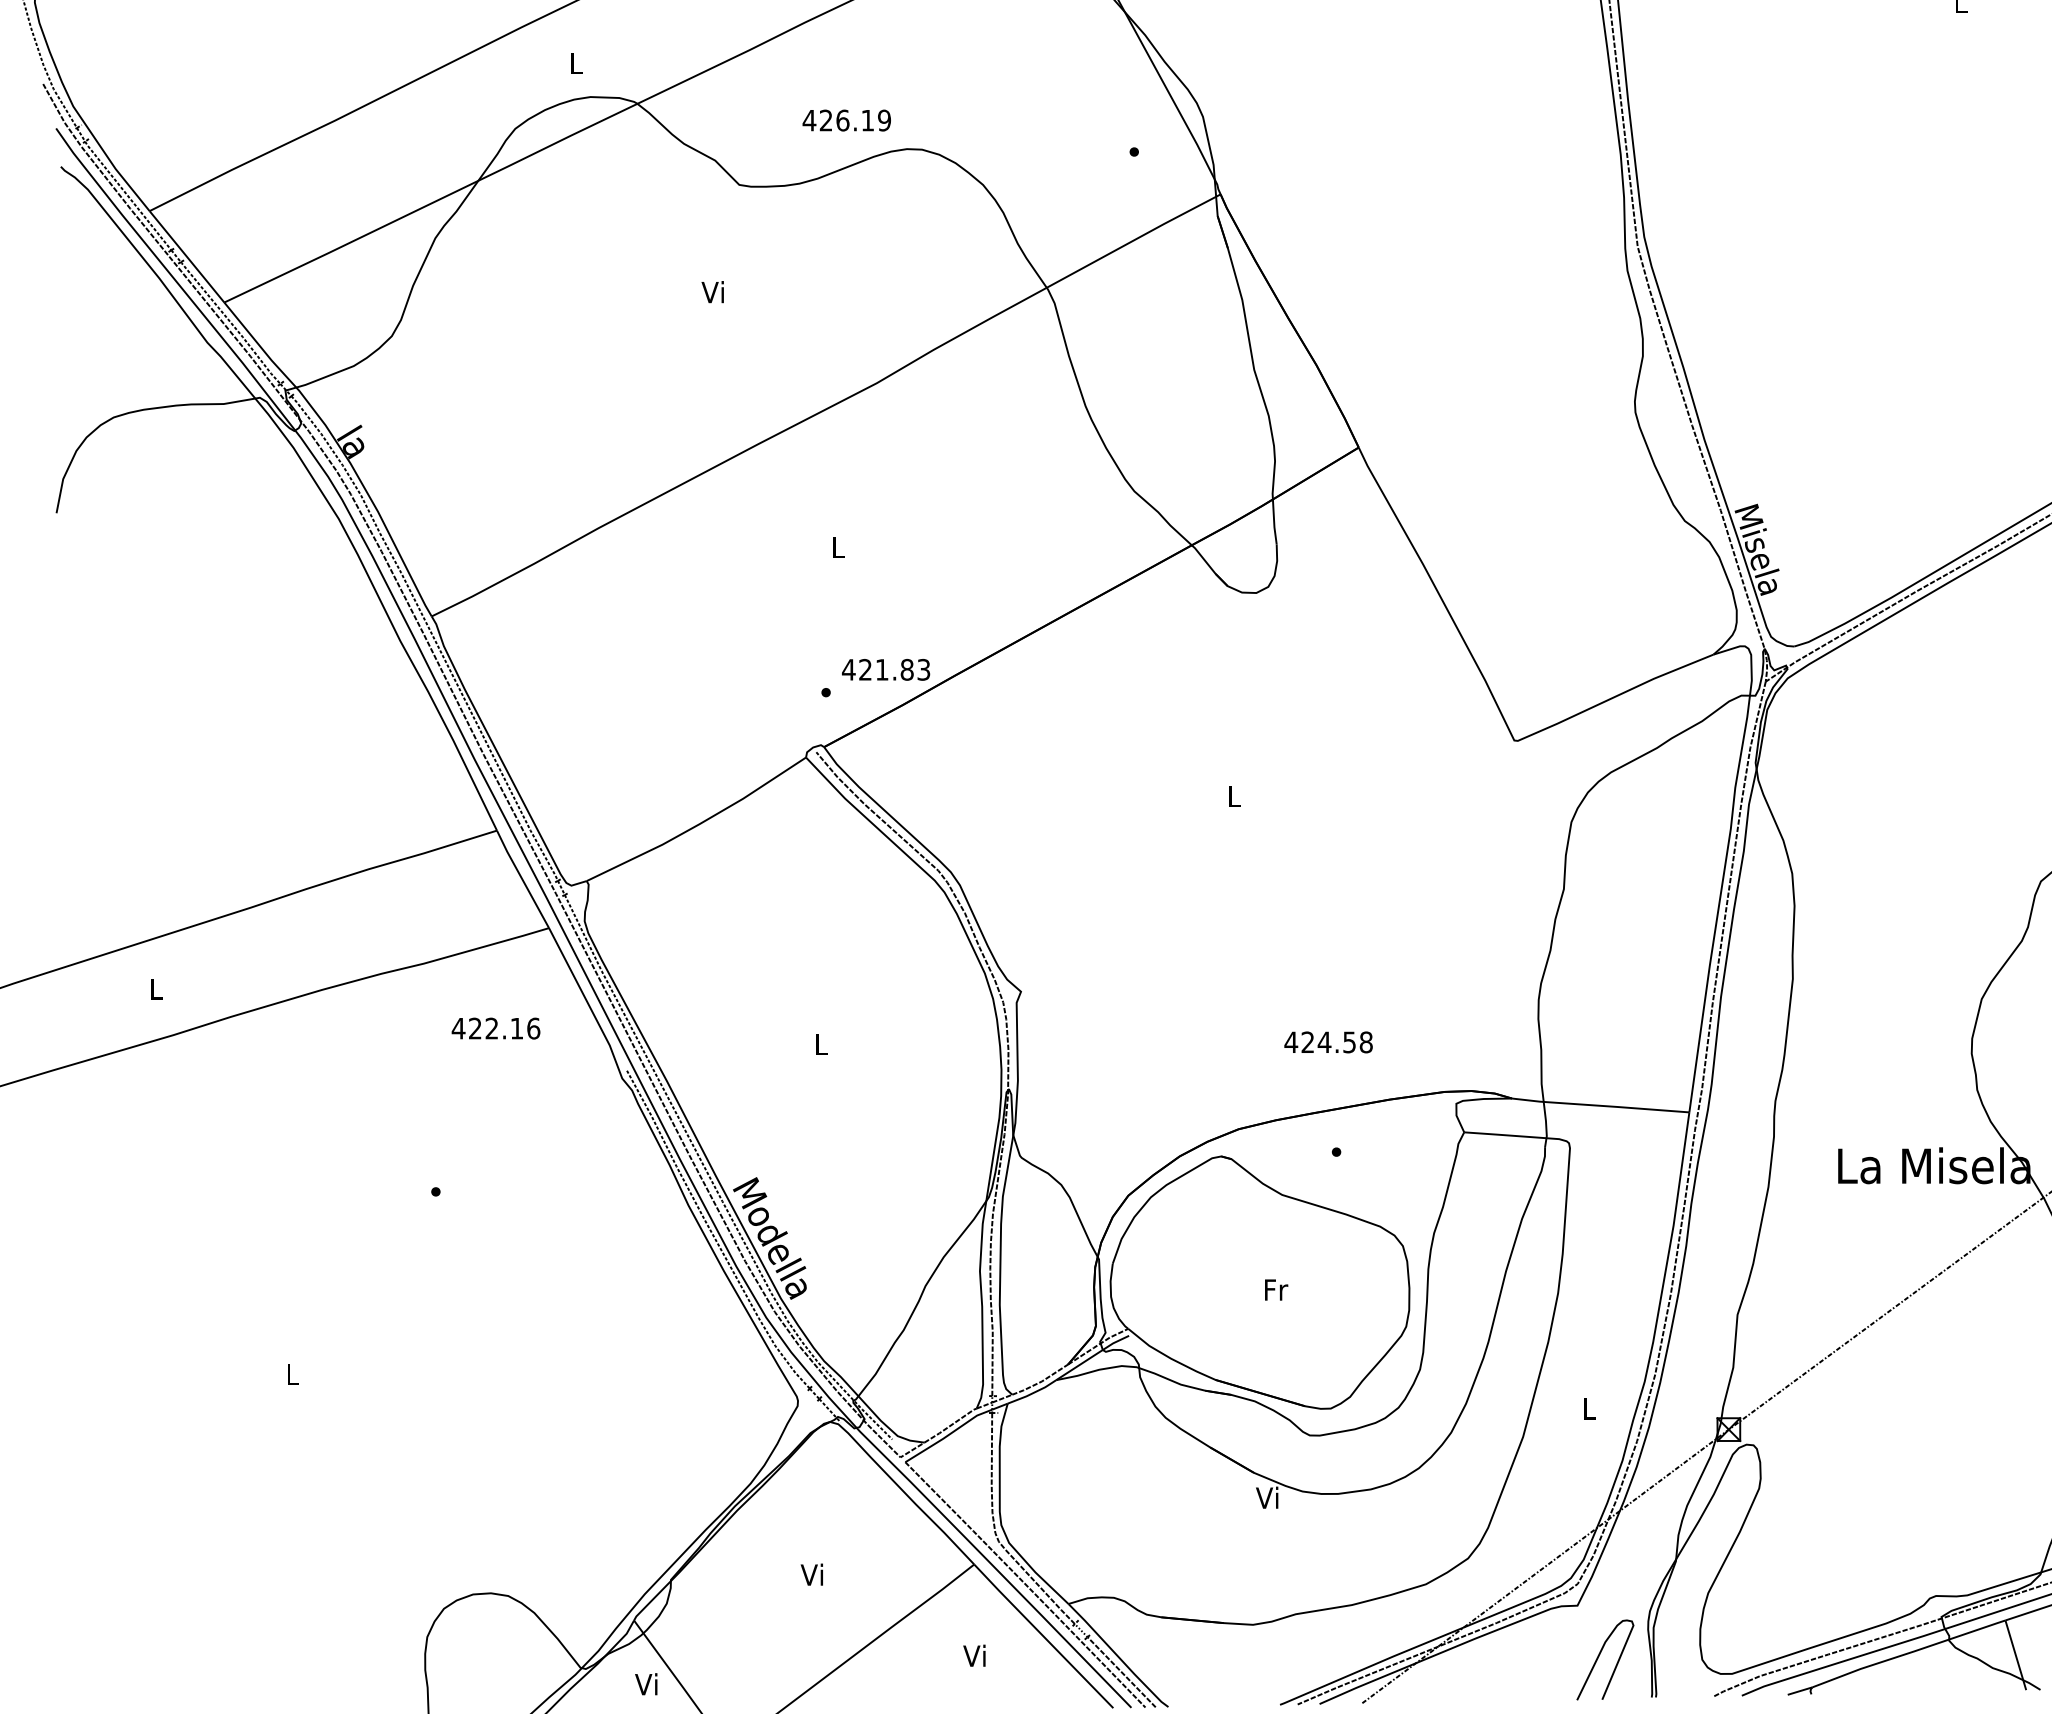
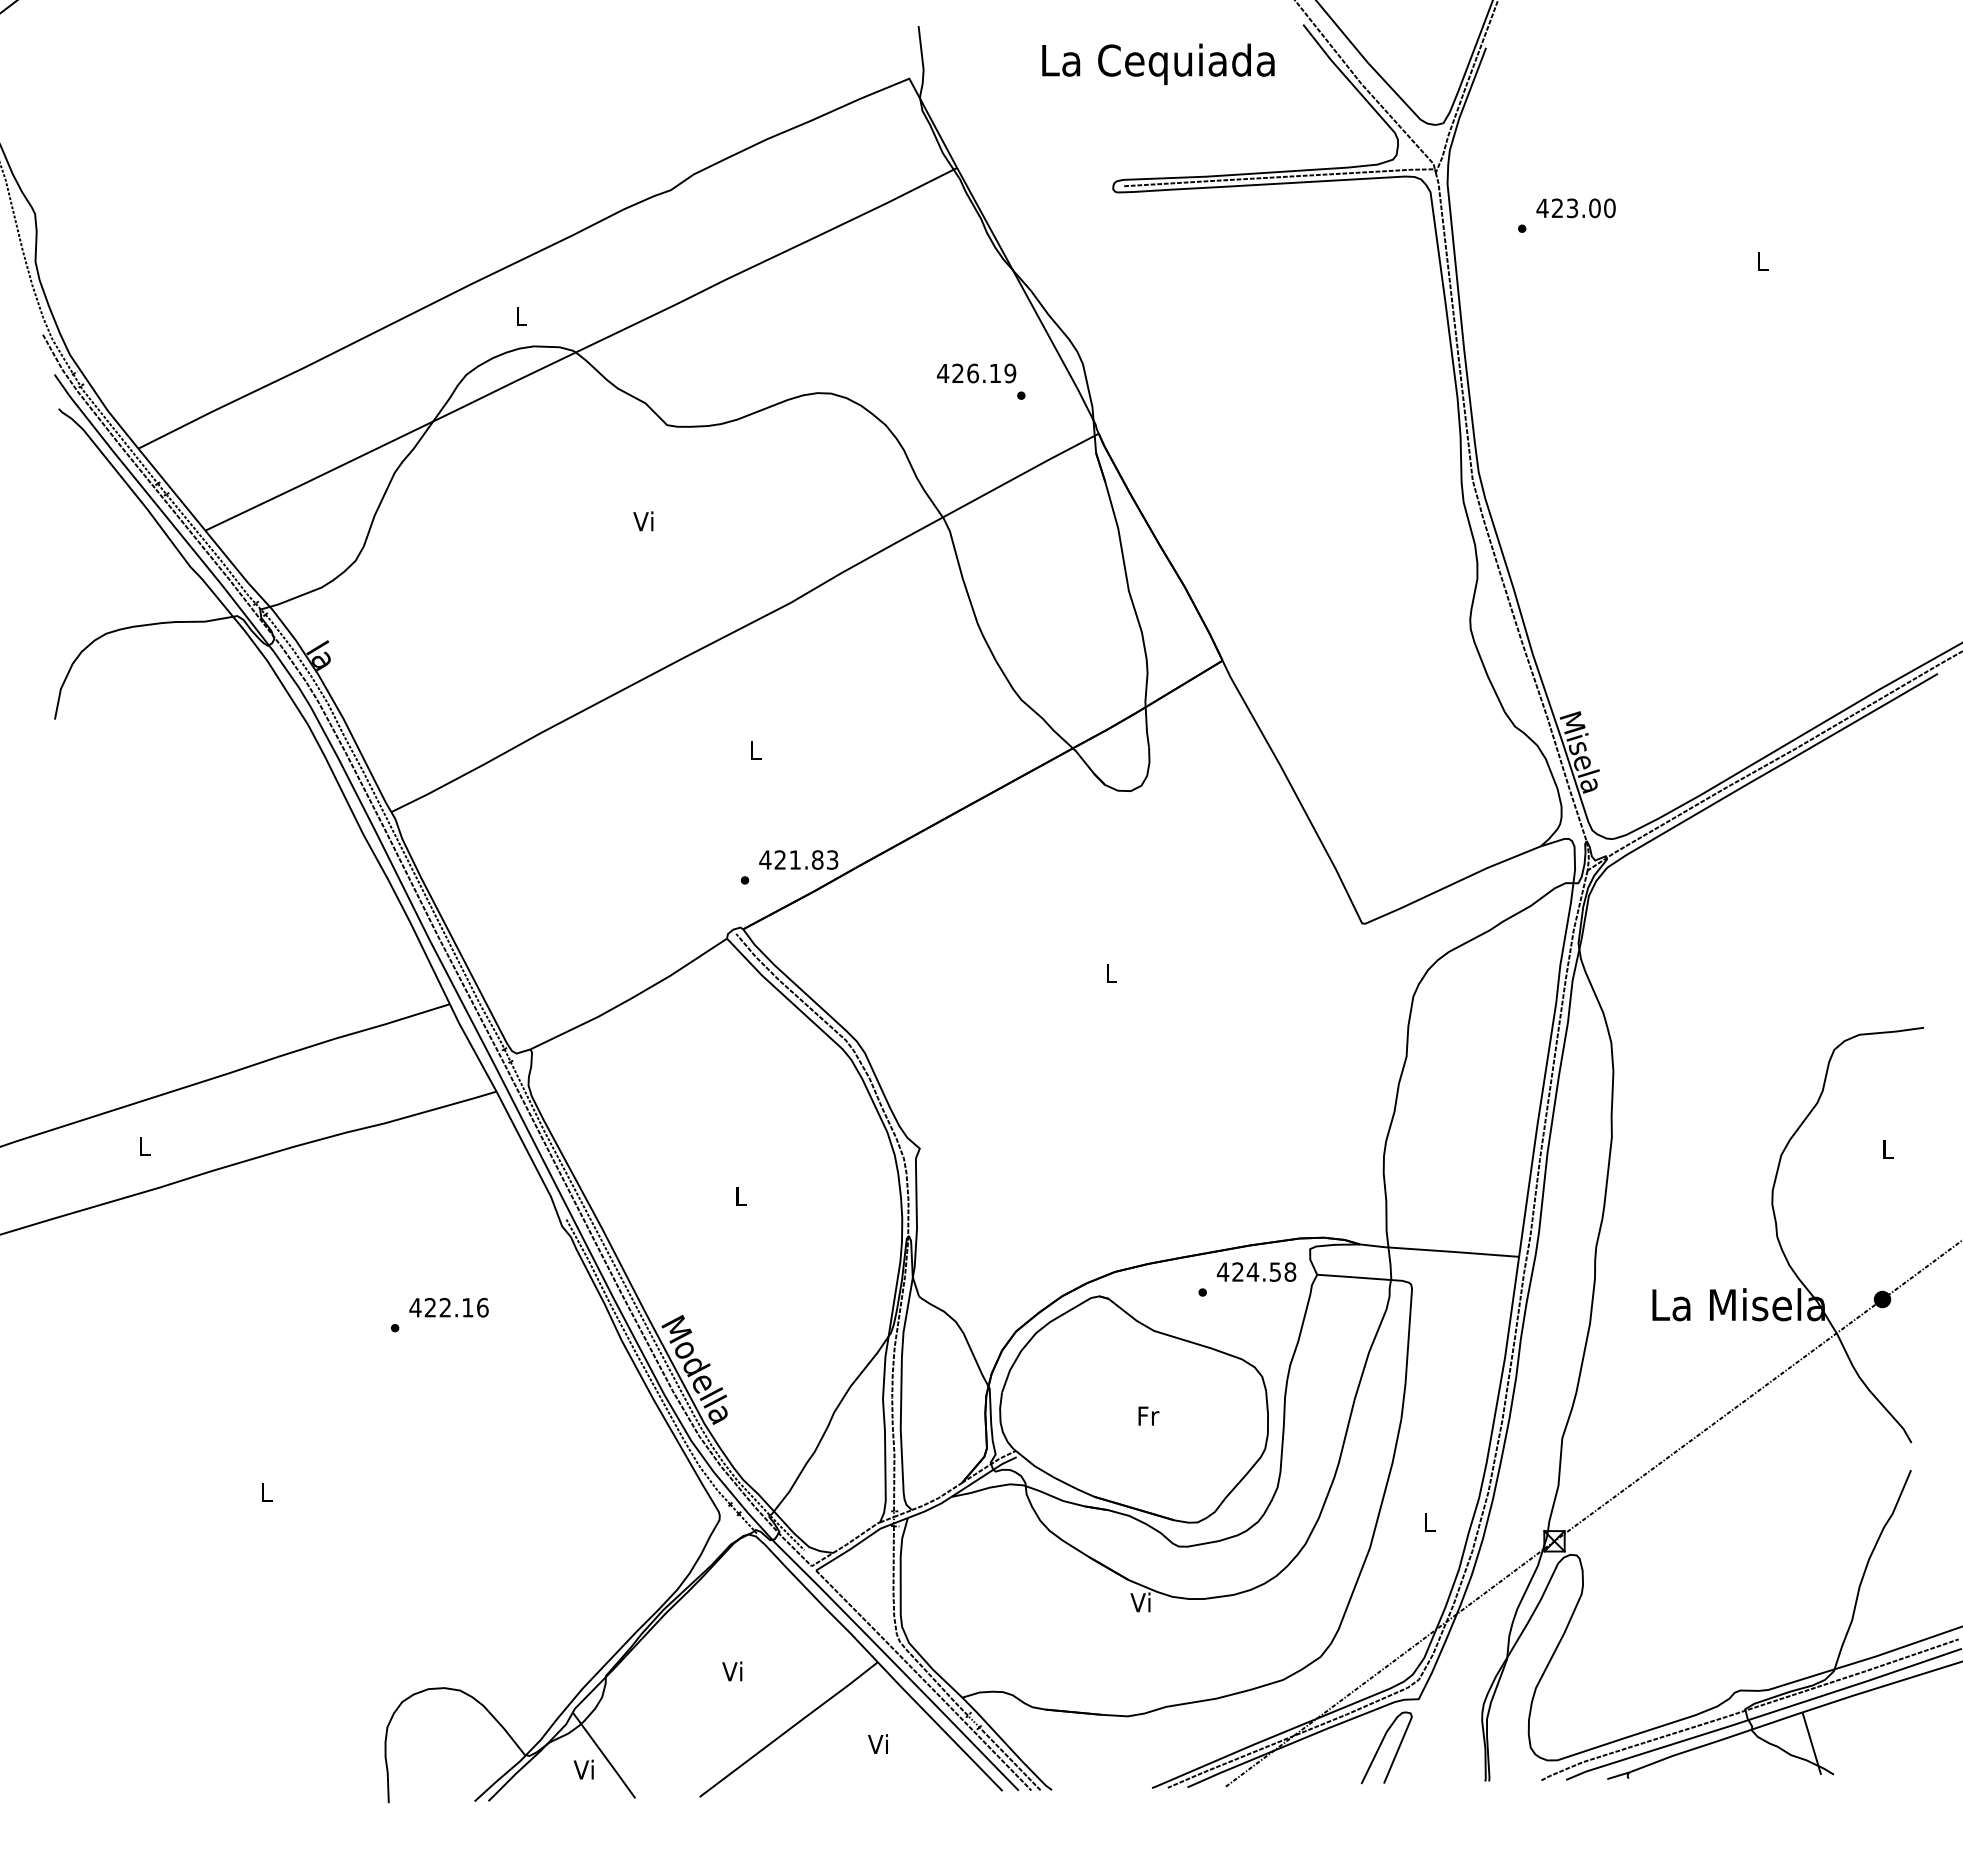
text: (846, 120) -> (976, 373), moved
text: (495, 1028) -> (448, 1307), moved
text: (1328, 1041) -> (1256, 1271), moved
curve: (1599, 1657) -> (1381, 1745), moved

